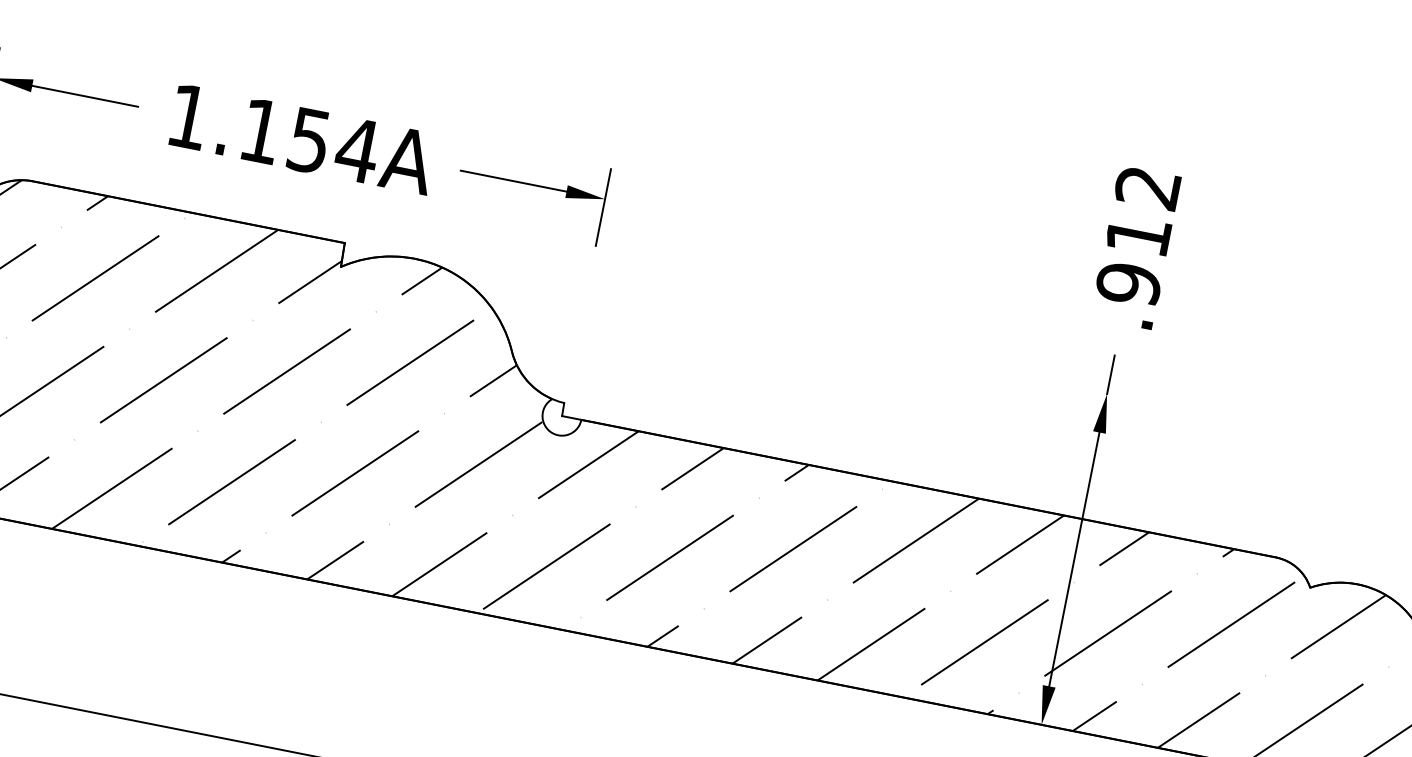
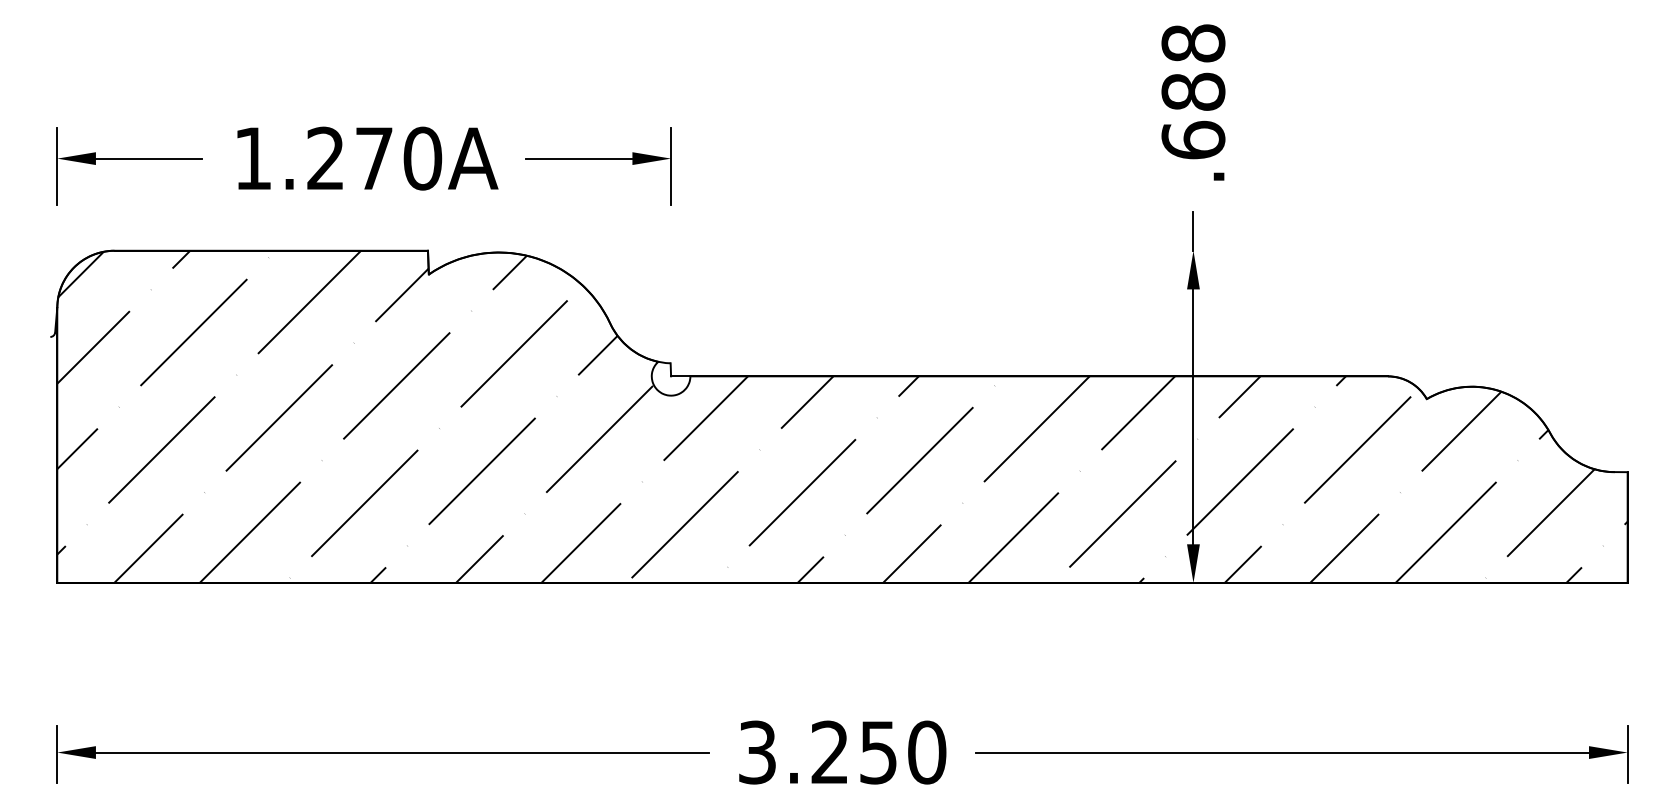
text: (309, 140) -> (374, 158), 1.154A -> 1.270A
text: (1138, 235) -> (1193, 91), .912 -> .688

